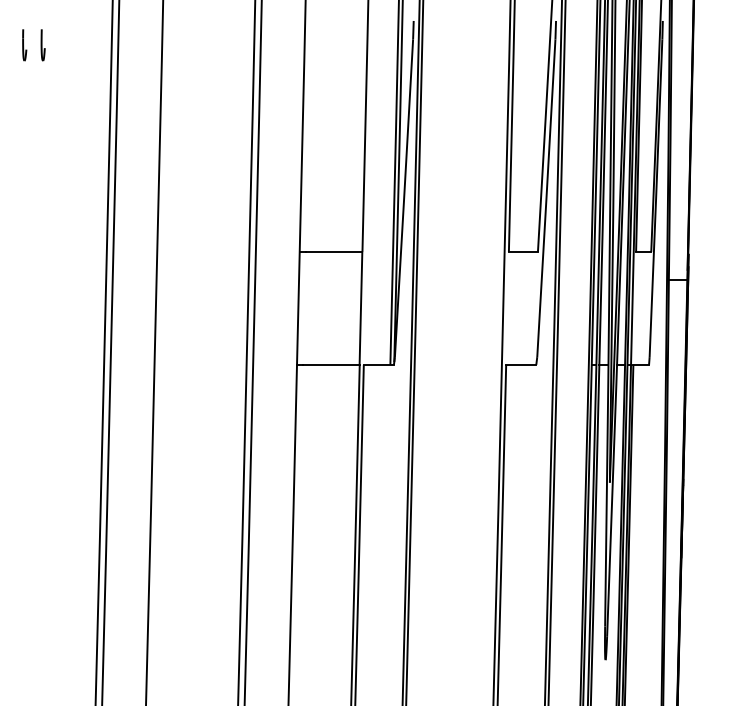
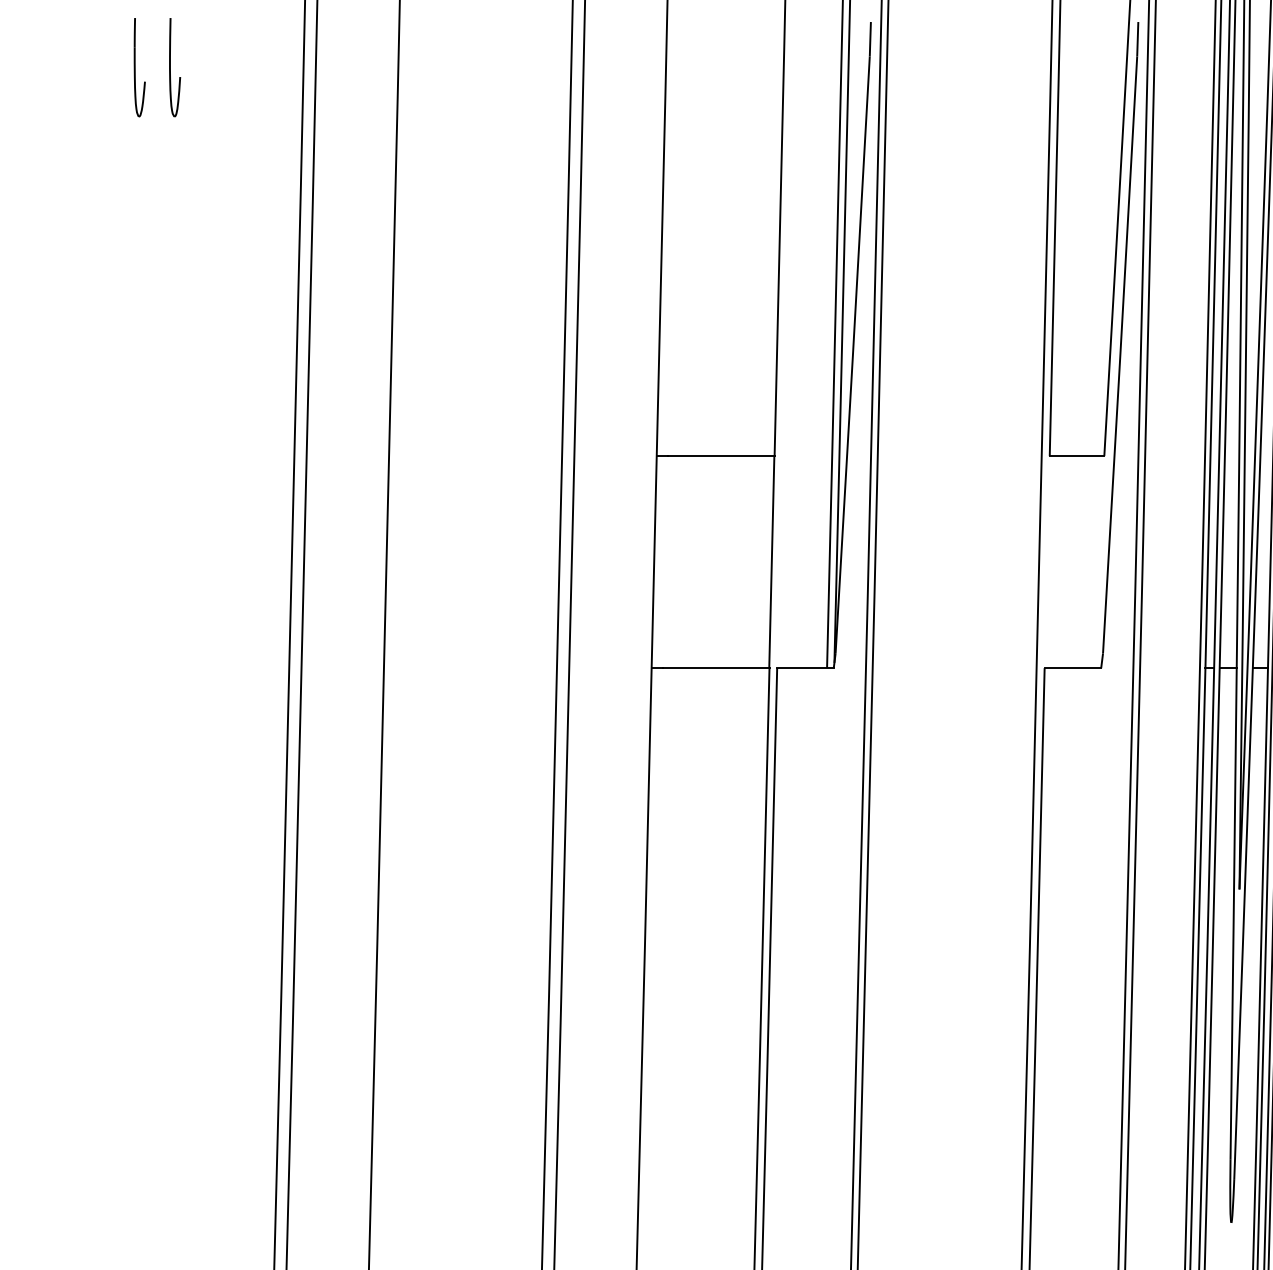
part: (24, 44) -> (139, 66), size x1.67
part: (42, 44) -> (173, 66), size x1.67

